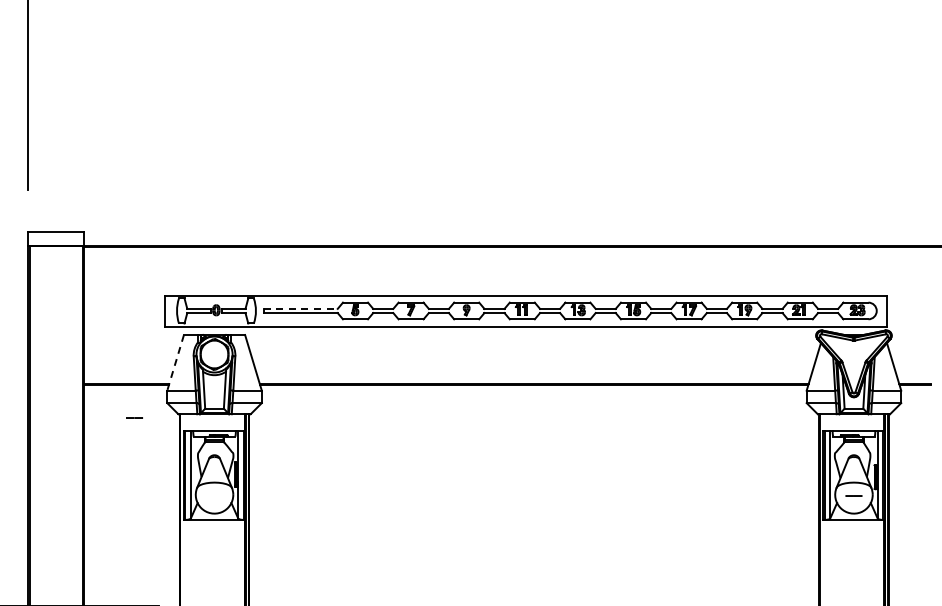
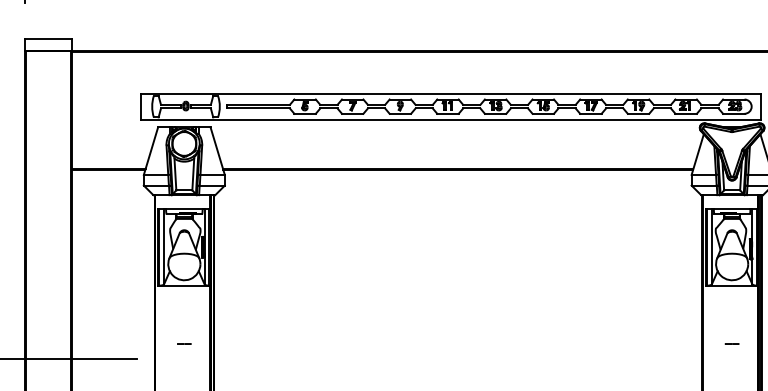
line: (300, 308) -> (257, 104), dashed -> solid
line: (175, 363) -> (150, 151), dashed -> solid
line: (134, 417) -> (184, 343), moved
line: (853, 495) -> (731, 343), moved

